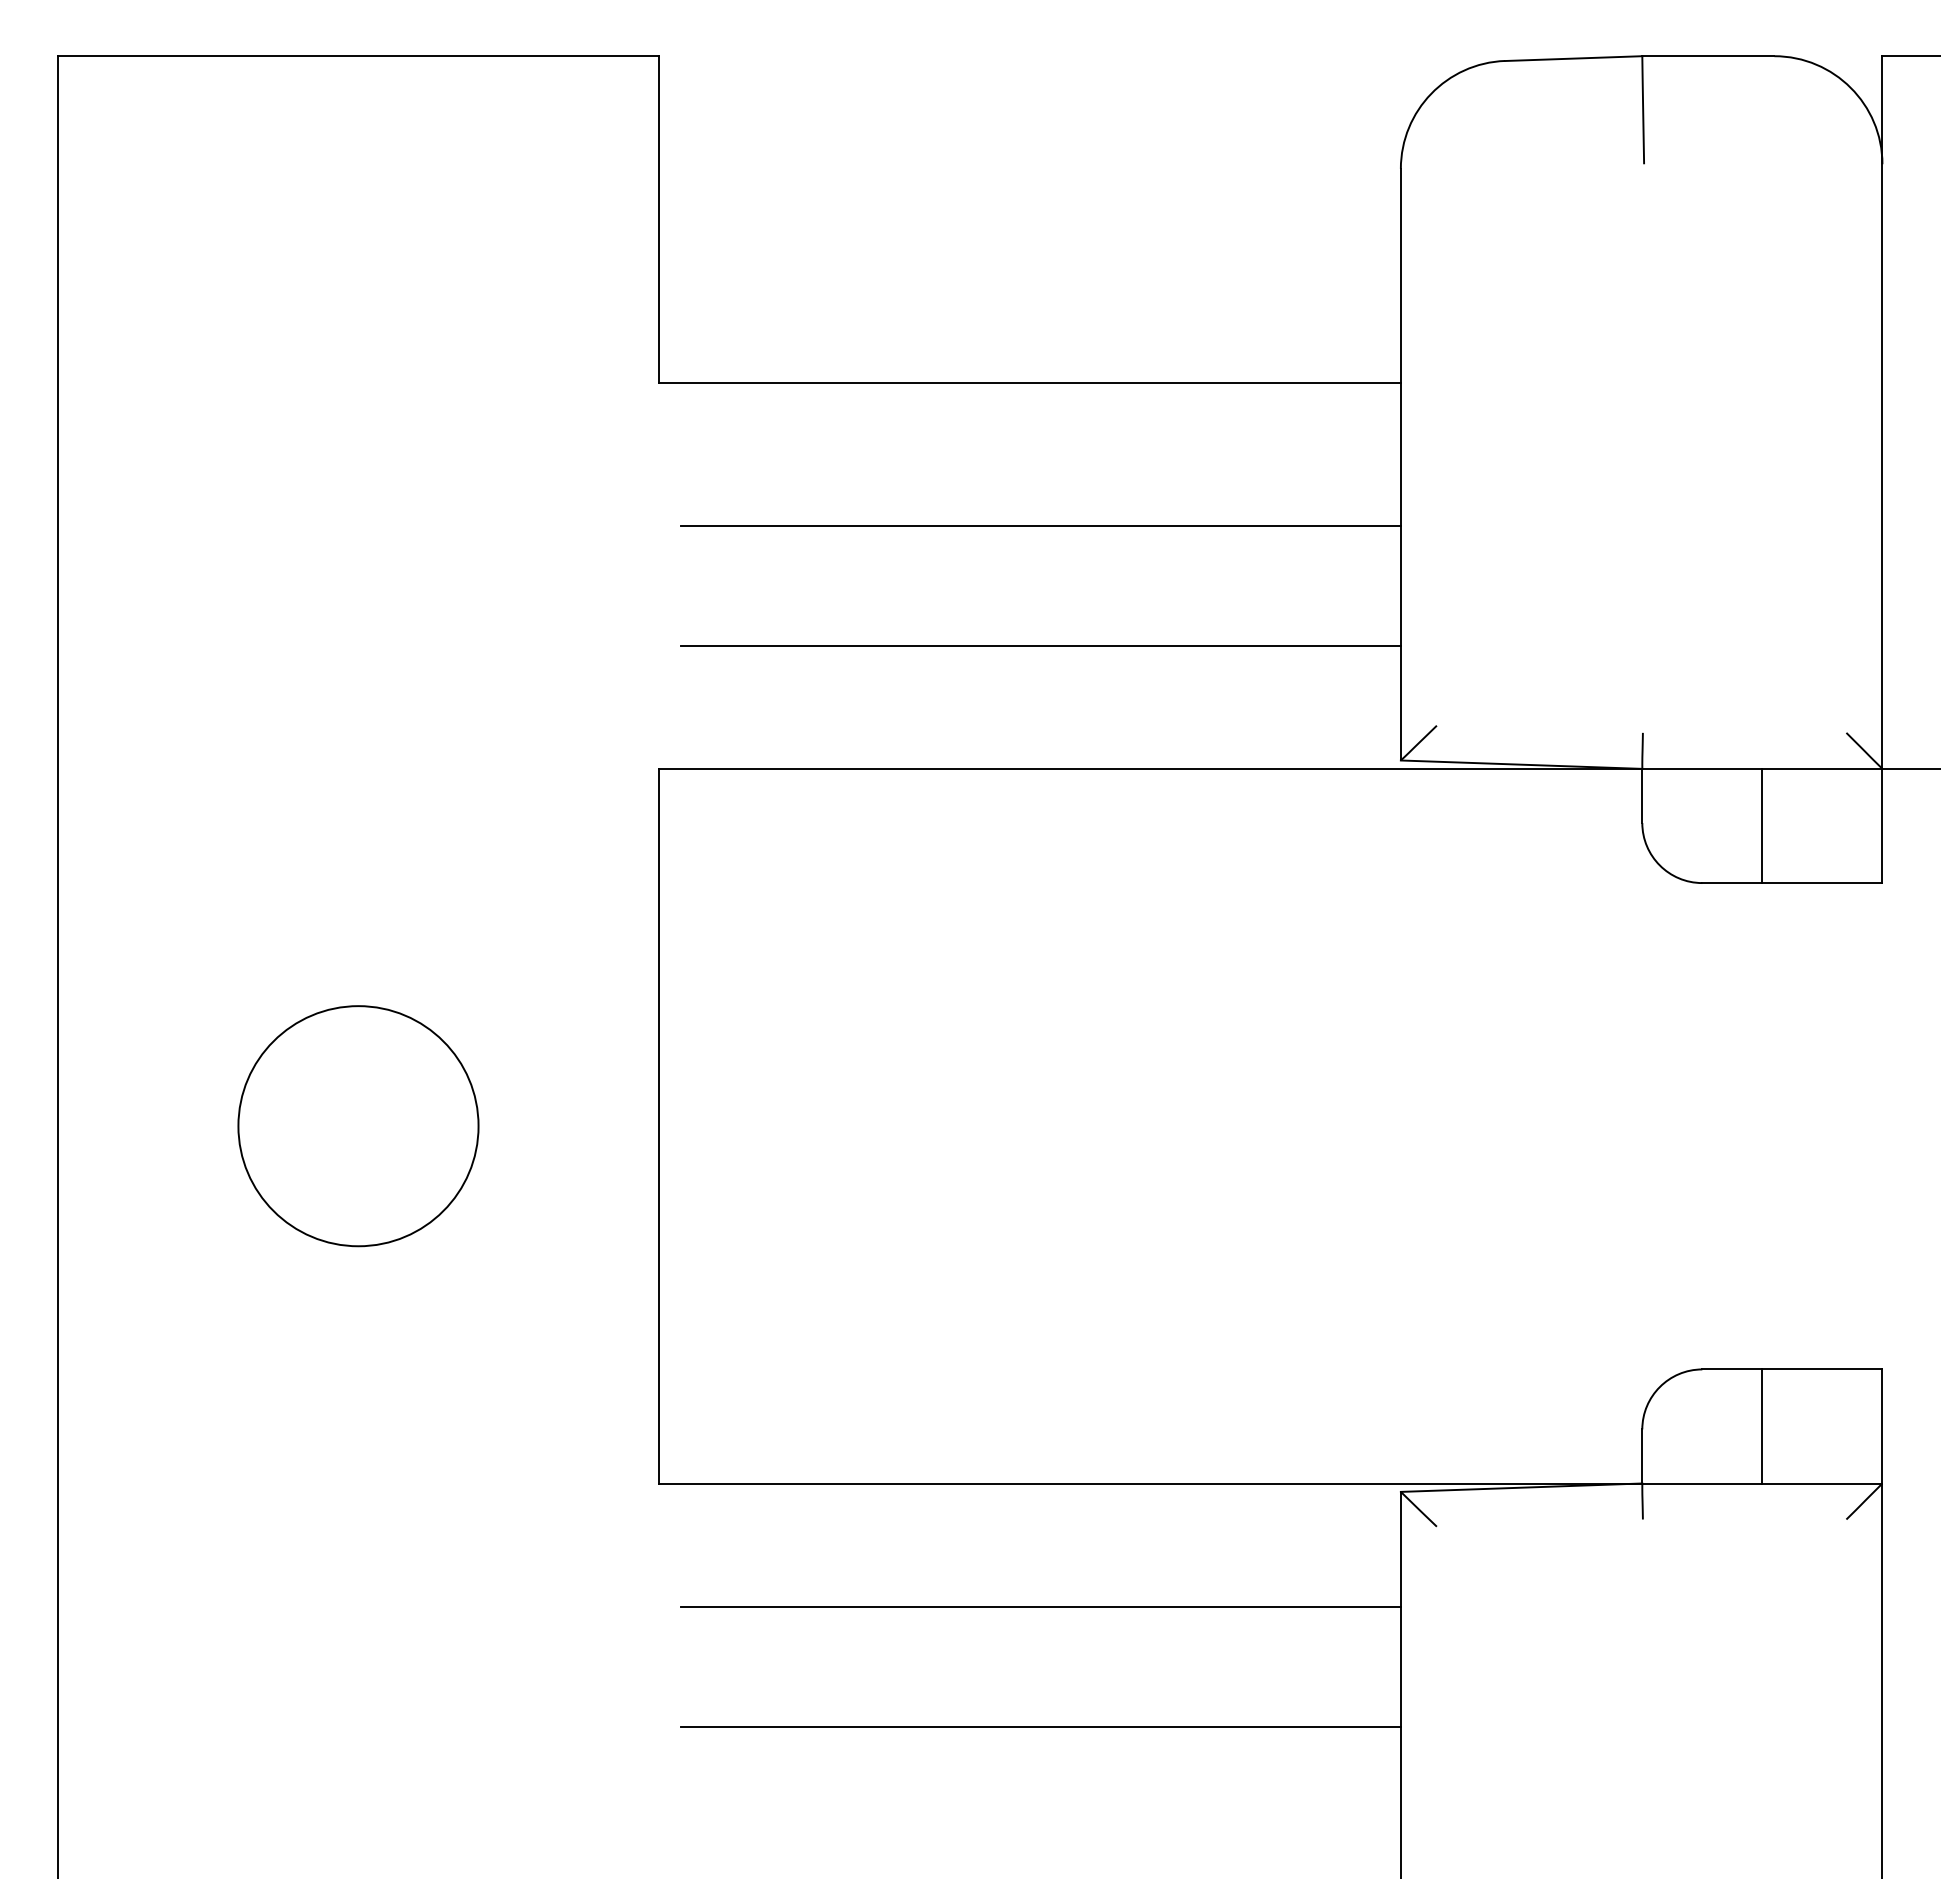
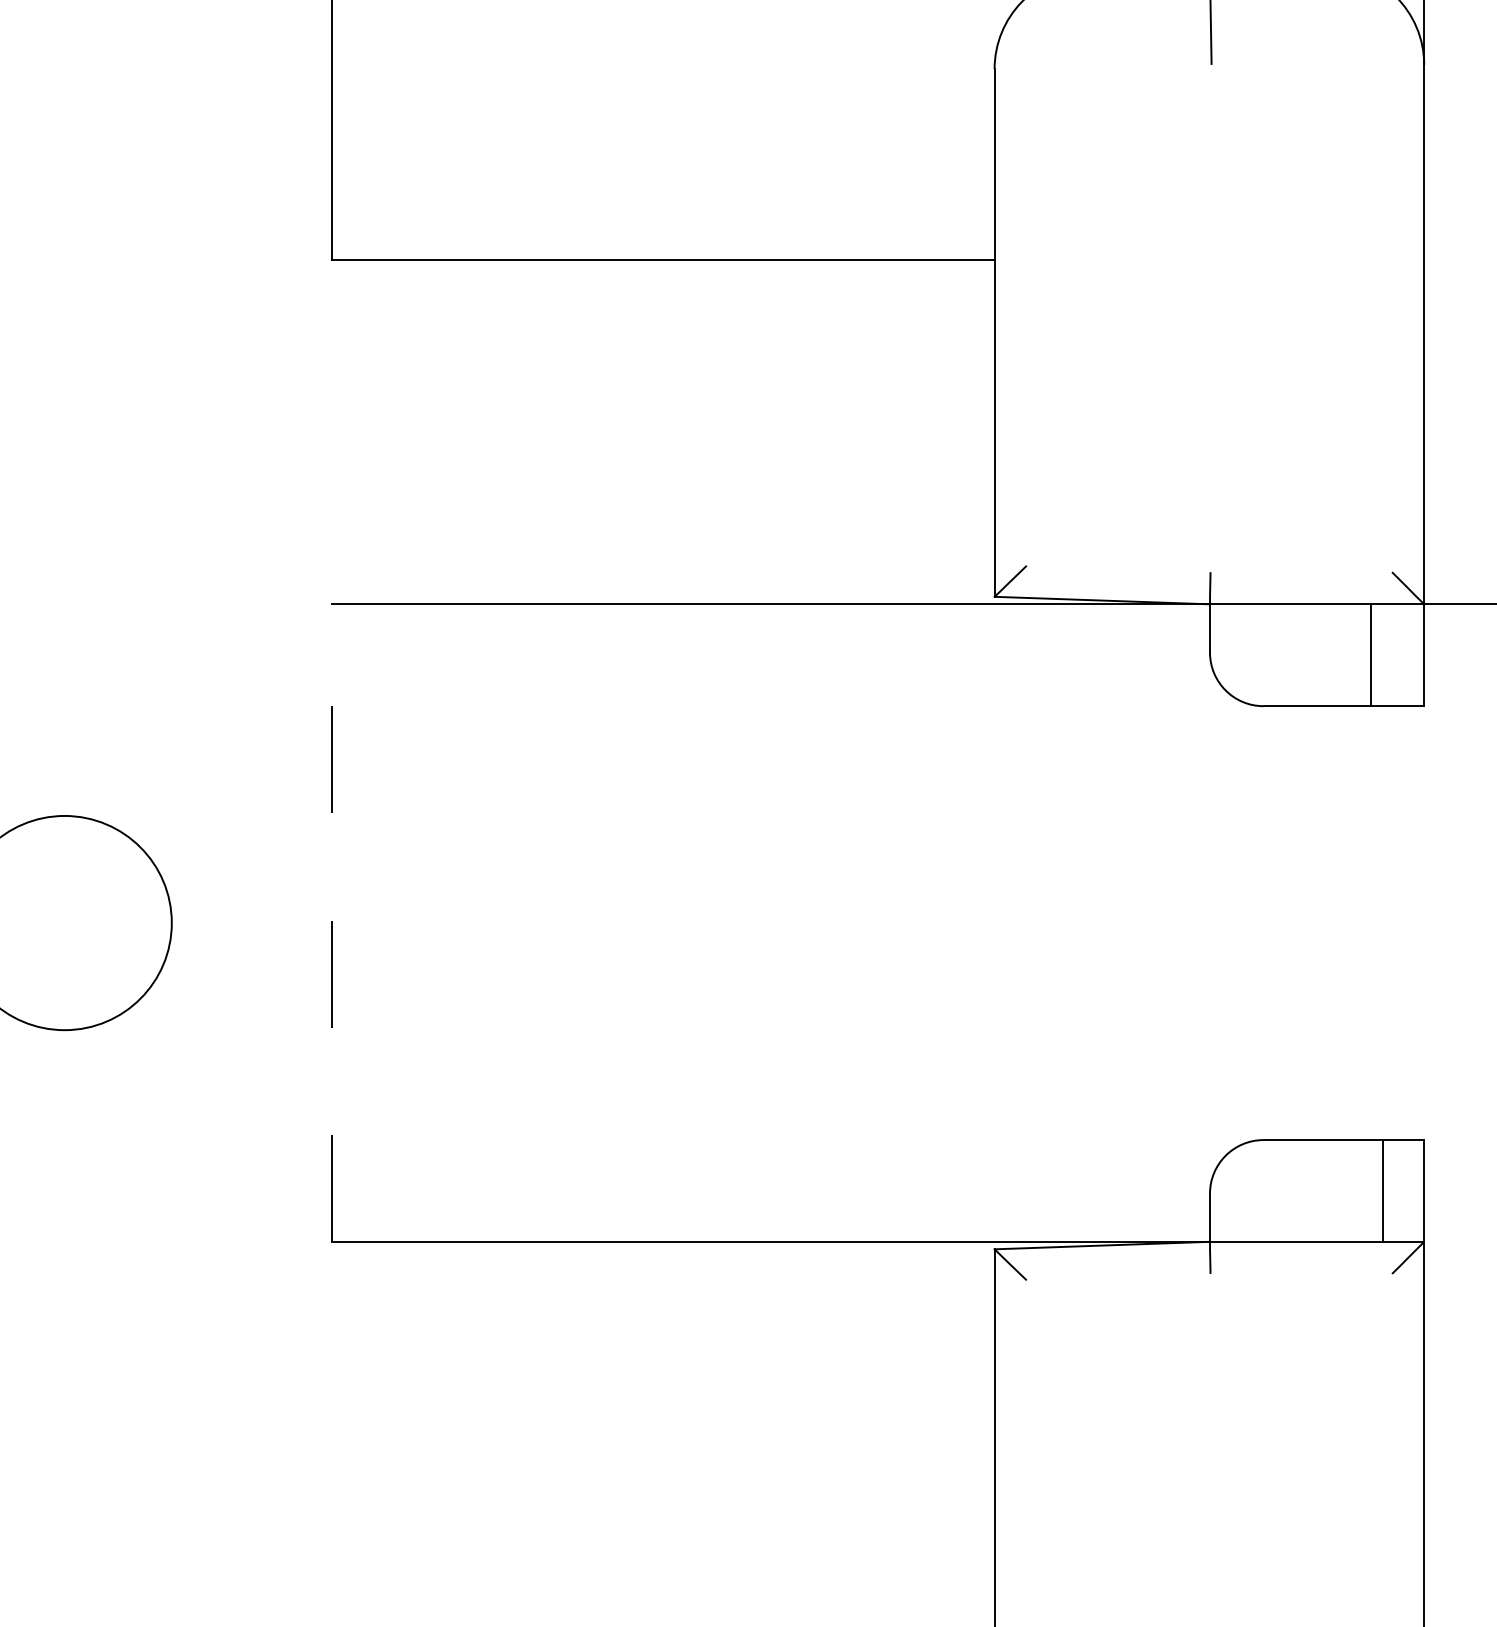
line: (1040, 525) -> (673, 387), removed
line: (1040, 645) -> (673, 494), removed
line: (1762, 825) -> (1370, 654), moved
line: (658, 1125) -> (332, 922), solid -> dashed
line: (1762, 1426) -> (1383, 1190), moved
line: (1040, 1606) -> (673, 1351), removed
line: (1040, 1726) -> (673, 1458), removed

